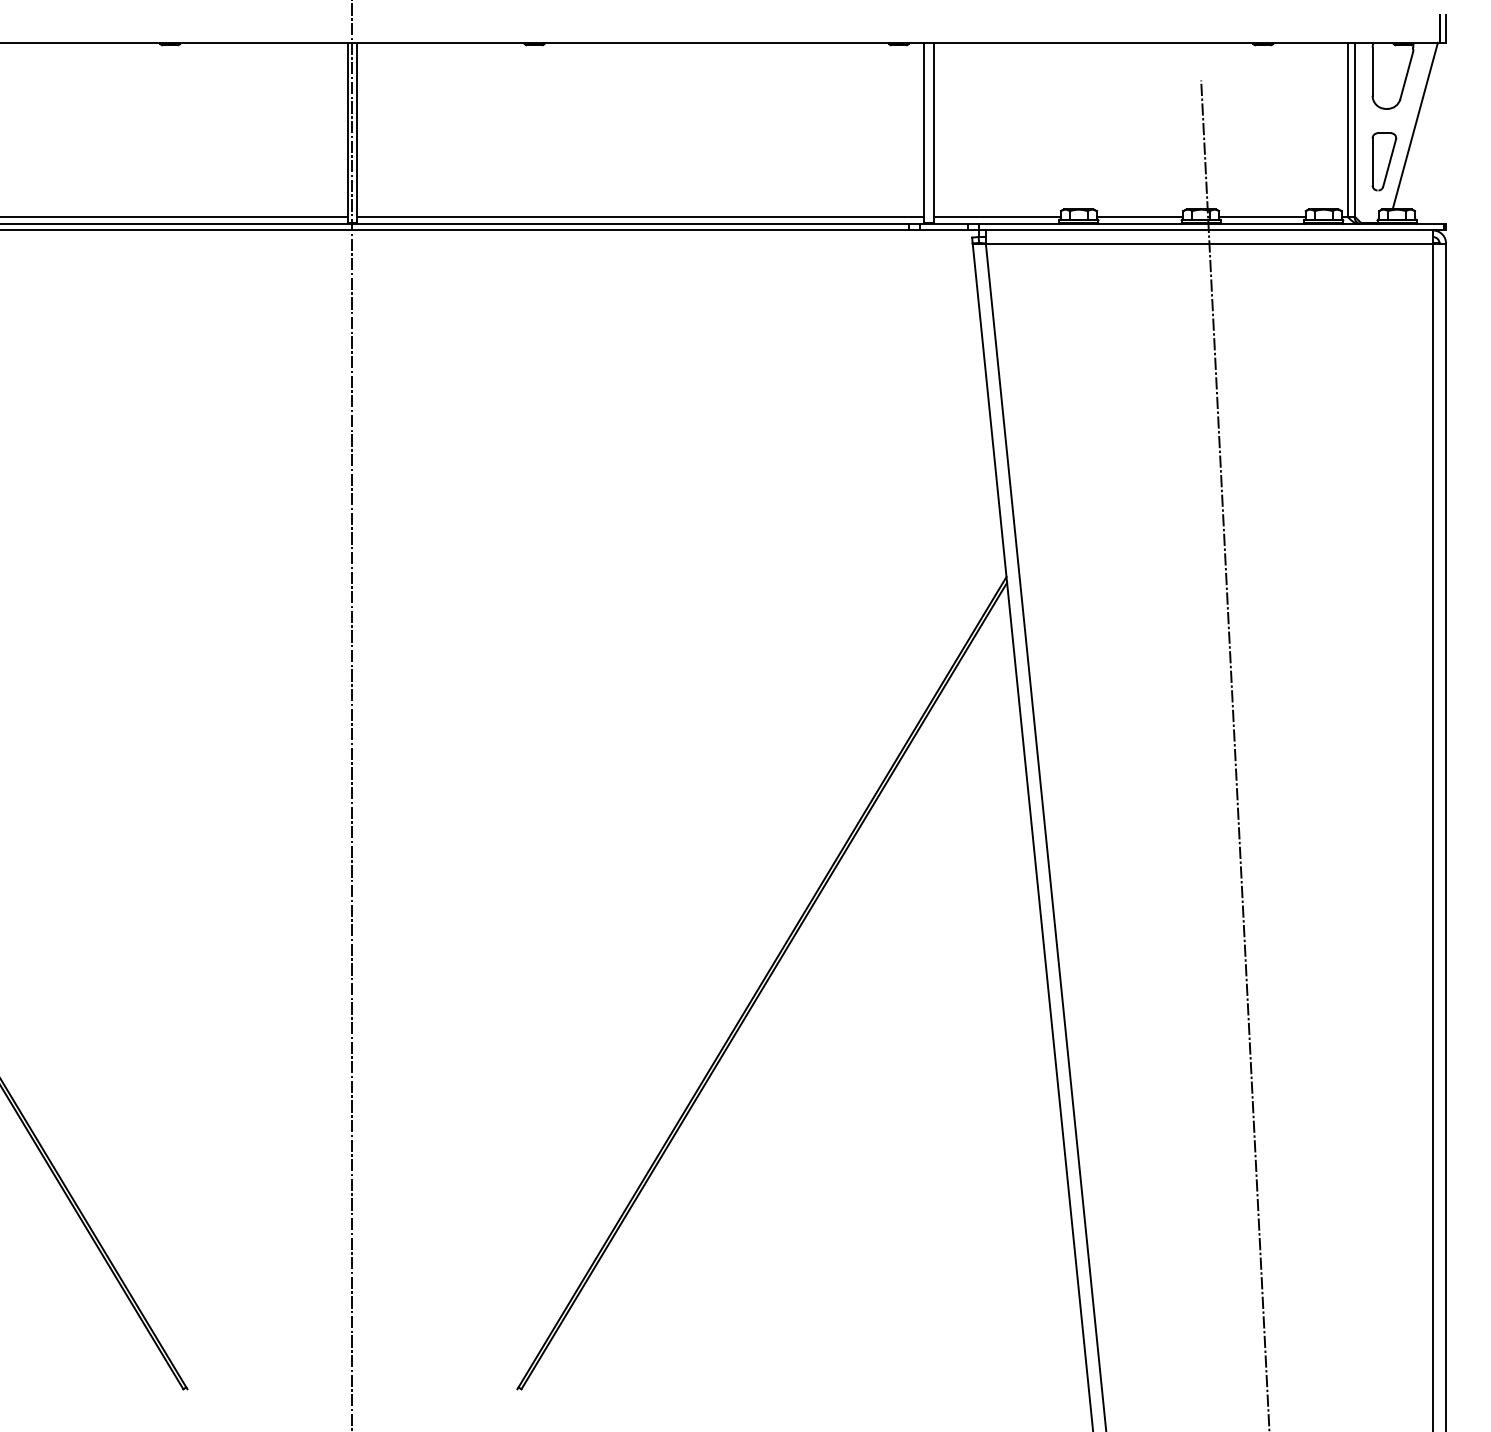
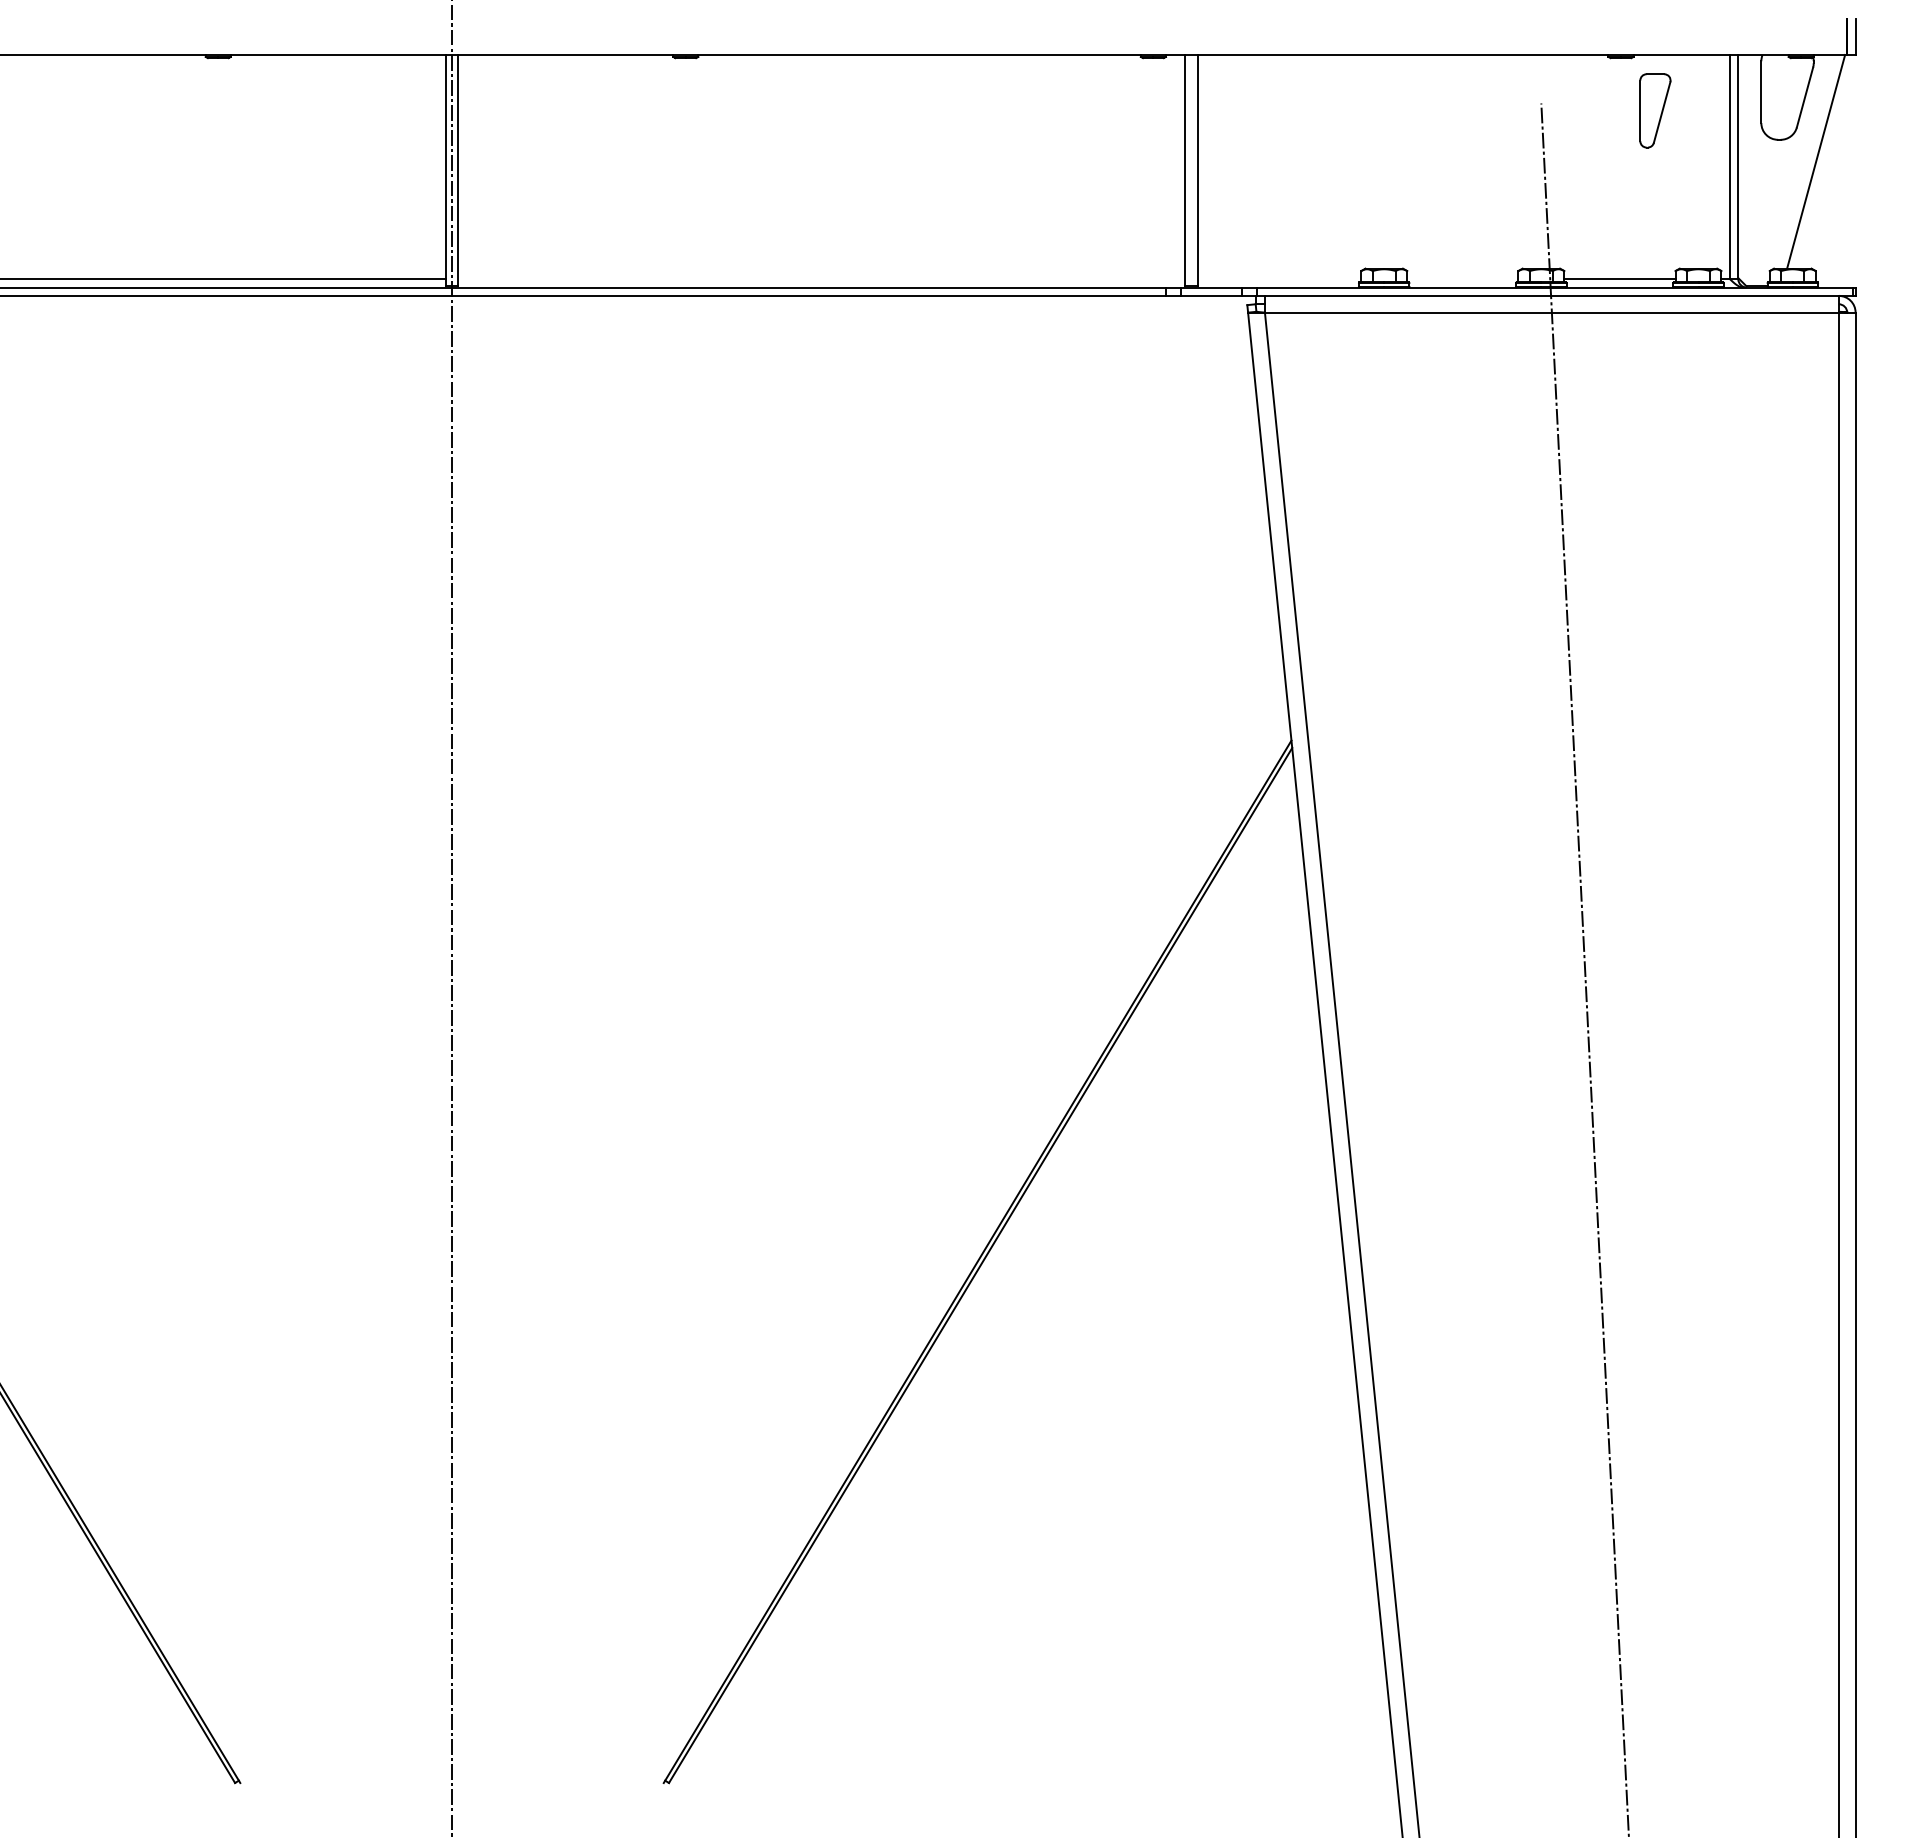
part: (1384, 161) -> (1655, 110), moved
line: (640, 217) -> (821, 279), removed
line: (997, 217) -> (1279, 279), removed
line: (1139, 217) -> (1462, 279), removed

